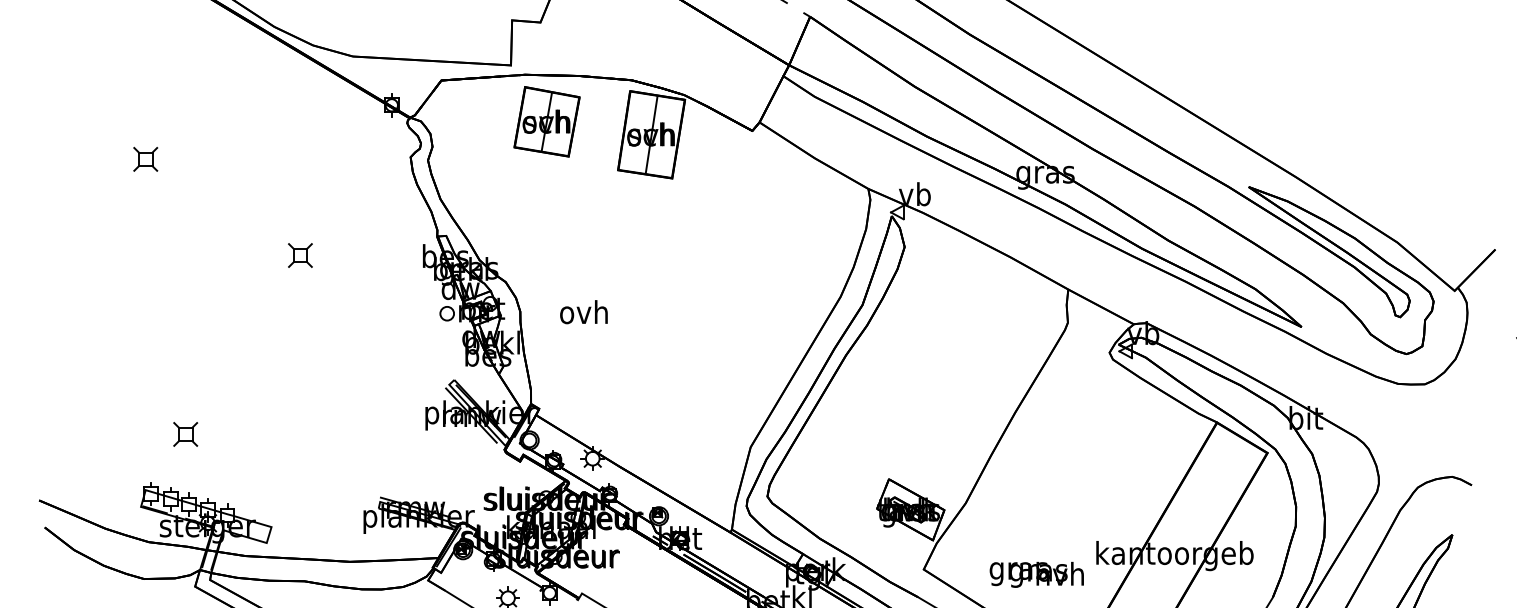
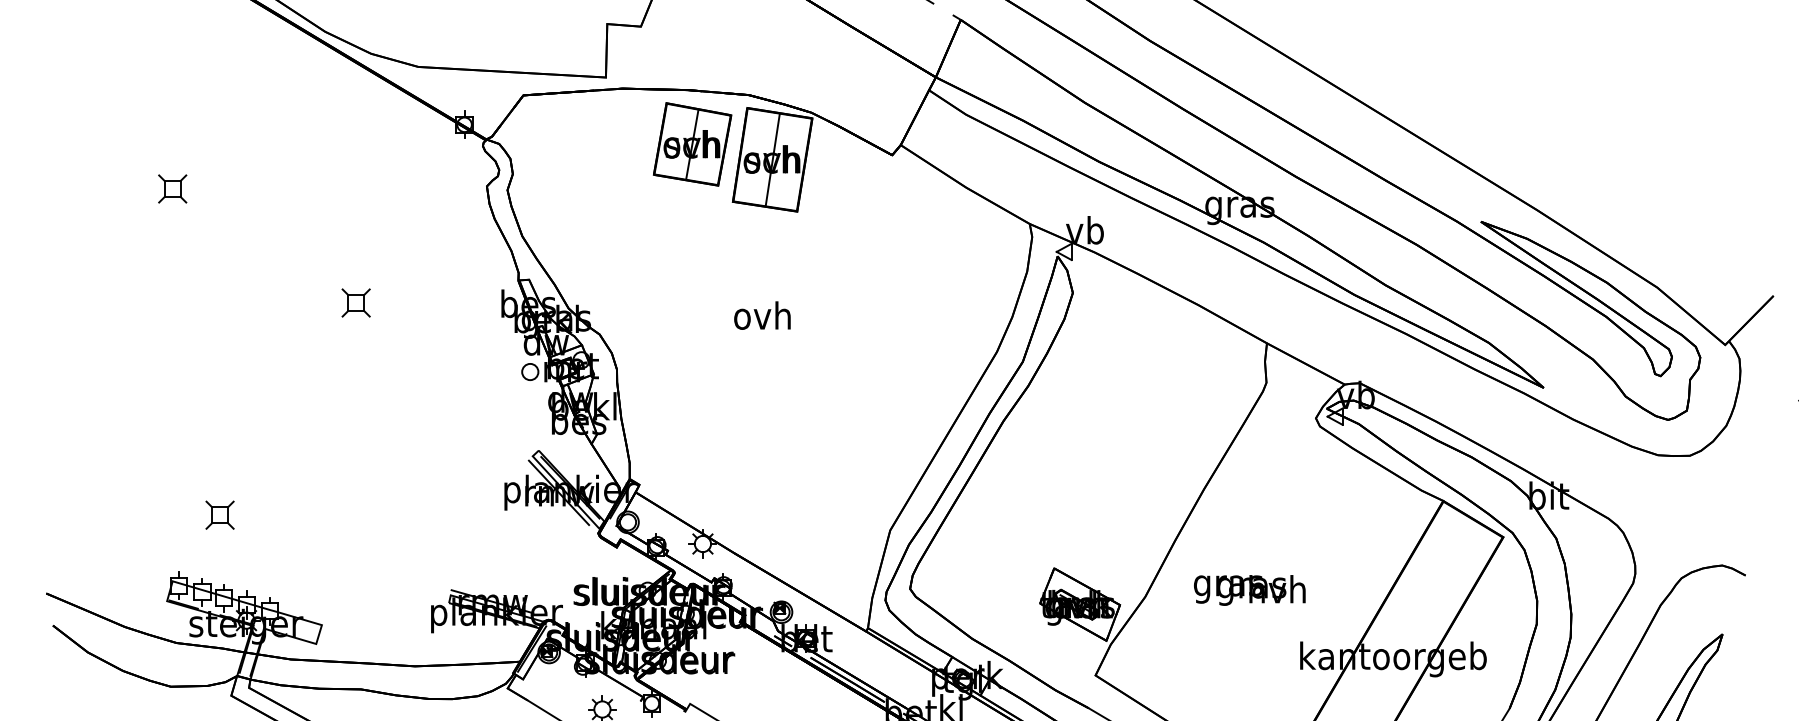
part: (546, 121) -> (691, 144), moved
text: (583, 312) -> (761, 316), moved
text: (1036, 574) -> (1249, 590), moved

